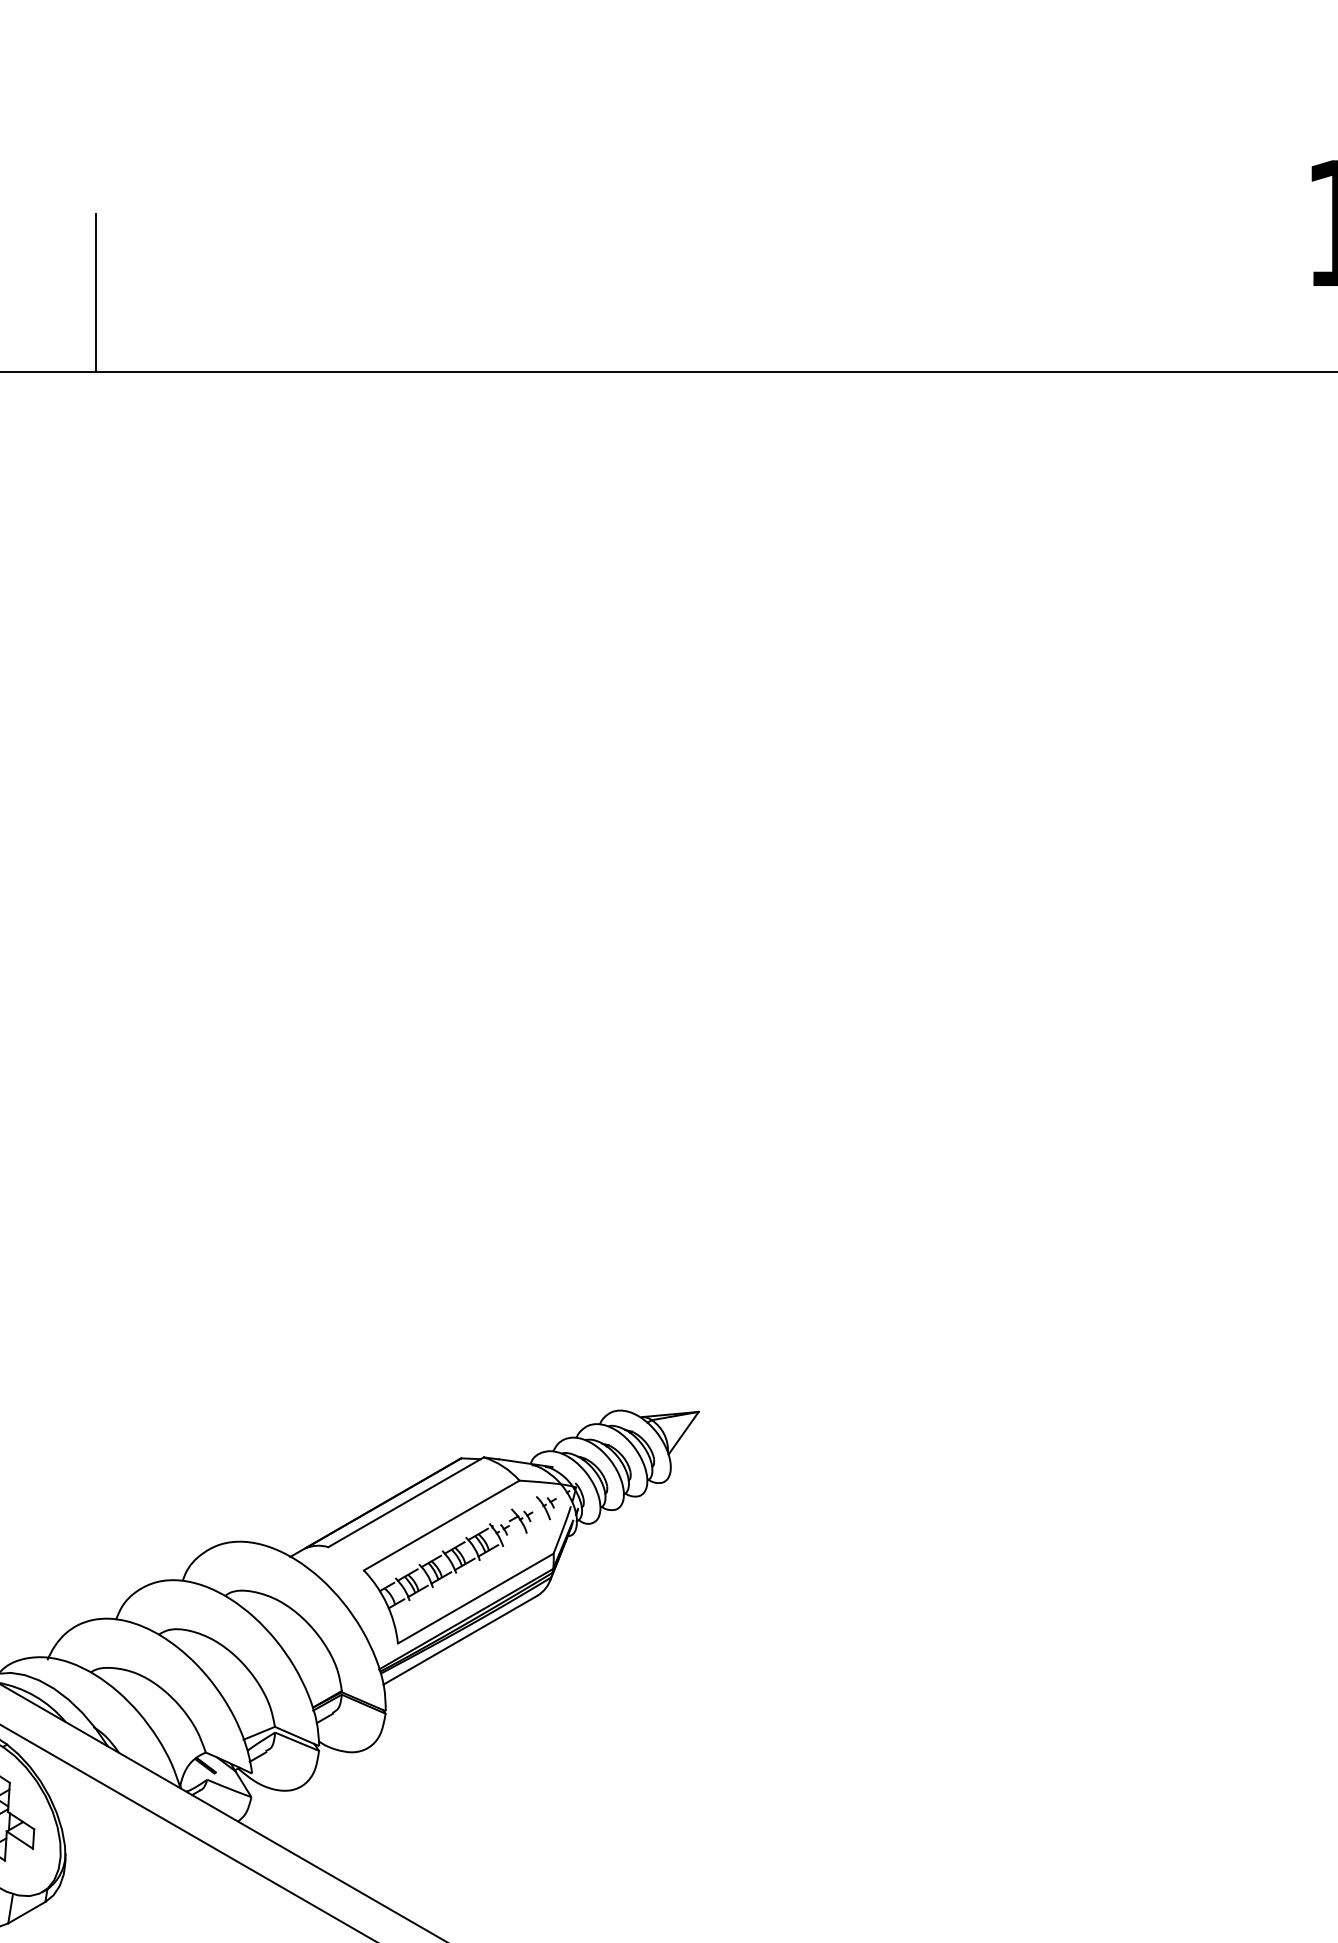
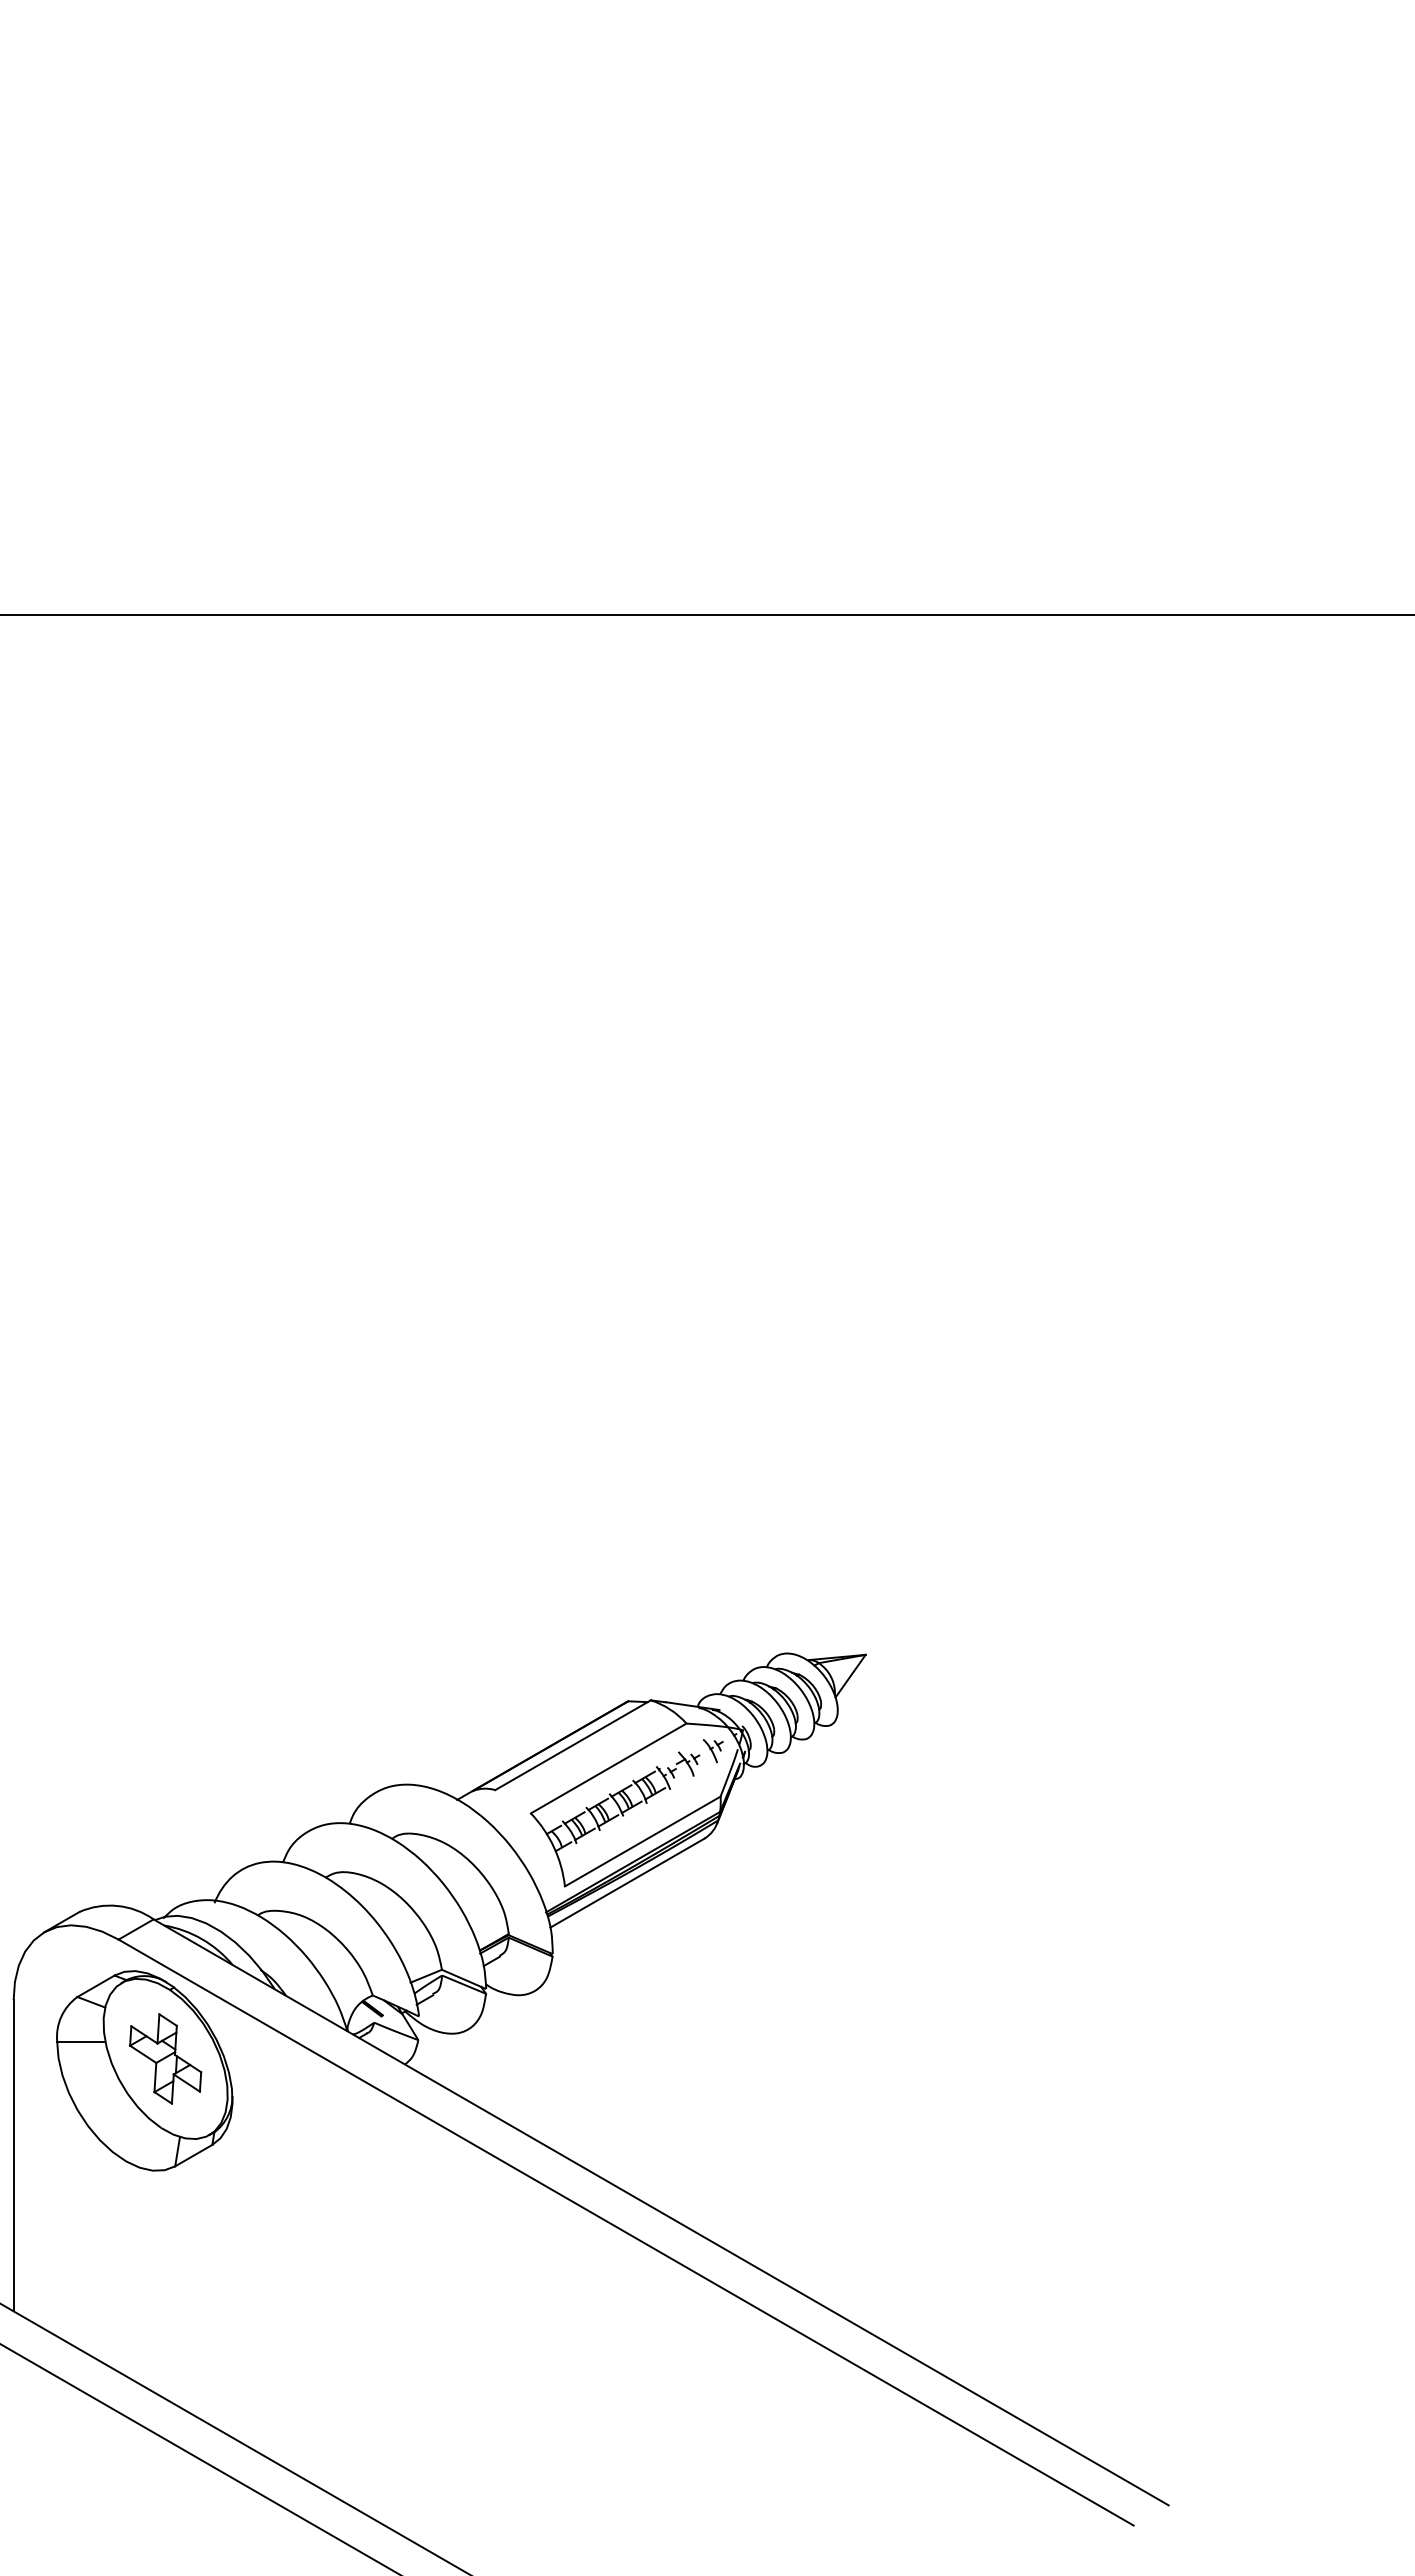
line: (95, 292) -> (262, 535), removed

